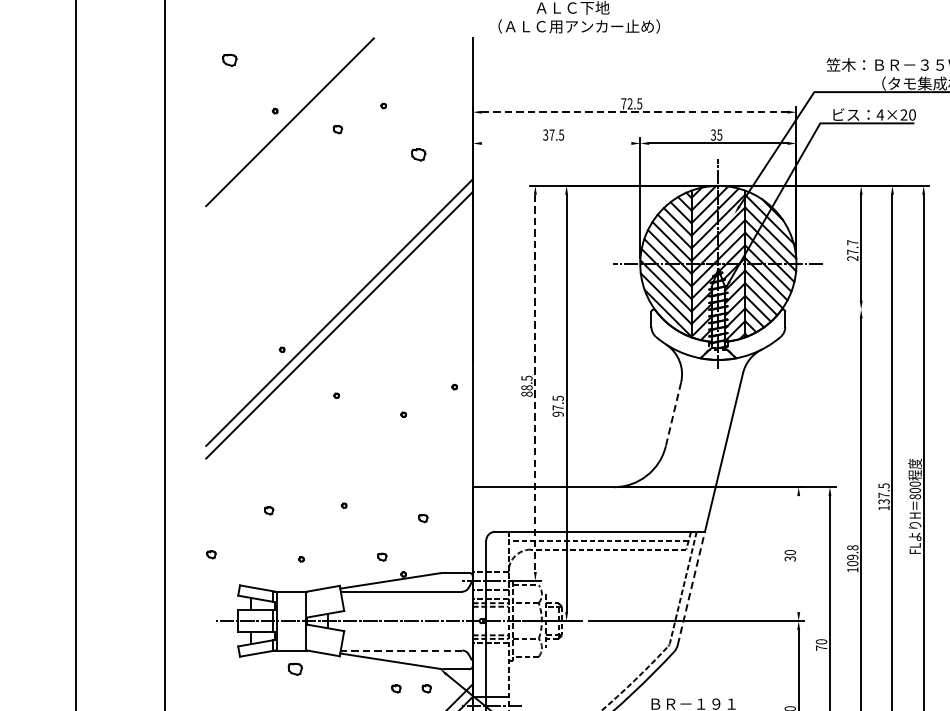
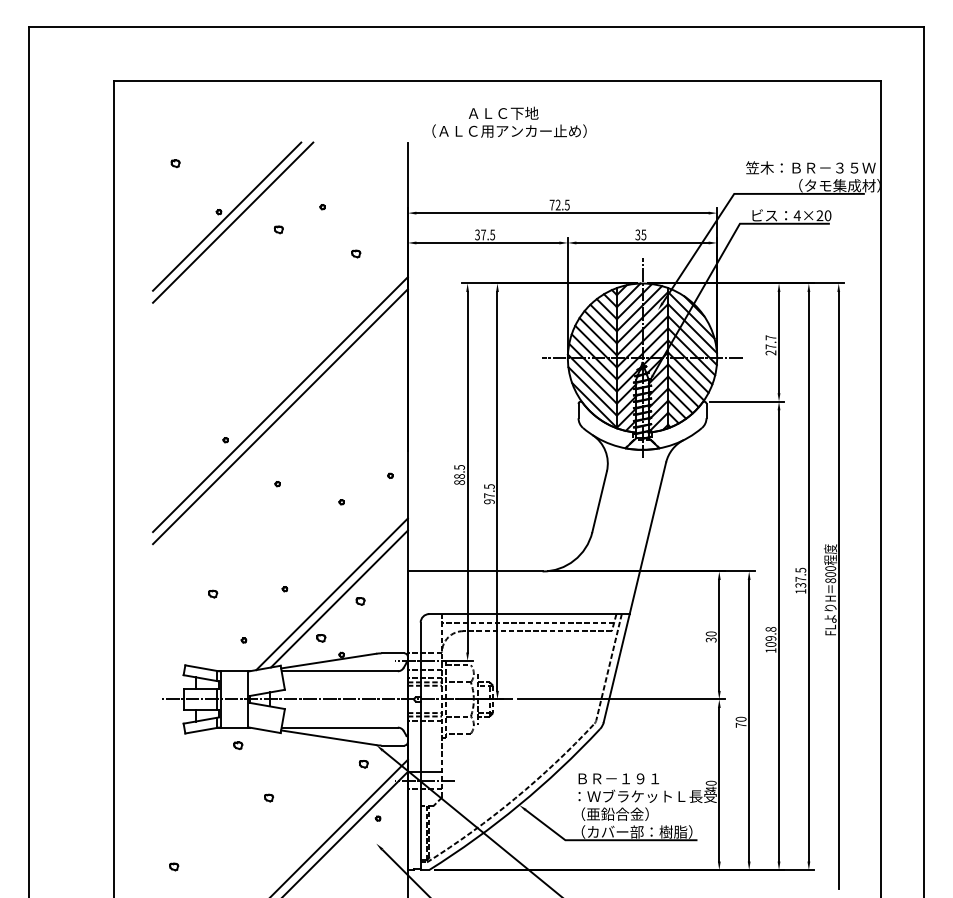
part: (229, 60) -> (175, 163), size x0.62
line: (635, 112) -> (563, 213), dashed -> solid
line: (284, 115) -> (227, 216), added
line: (556, 142) -> (487, 242), added
part: (419, 154) -> (356, 253), size x0.62
line: (827, 309) -> (746, 401), added
line: (535, 383) -> (467, 472), dashed -> solid
line: (673, 415) -> (599, 502), dashed -> solid
line: (392, 511) -> (331, 594), added
line: (400, 515) -> (338, 598), added
part: (211, 554) -> (158, 635), removed
line: (798, 554) -> (719, 635), added
line: (691, 588) -> (616, 668), dashed -> solid
line: (401, 650) -> (339, 727), dashed -> solid
part: (295, 669) -> (238, 745), size x0.62
part: (396, 689) -> (334, 764), removed

